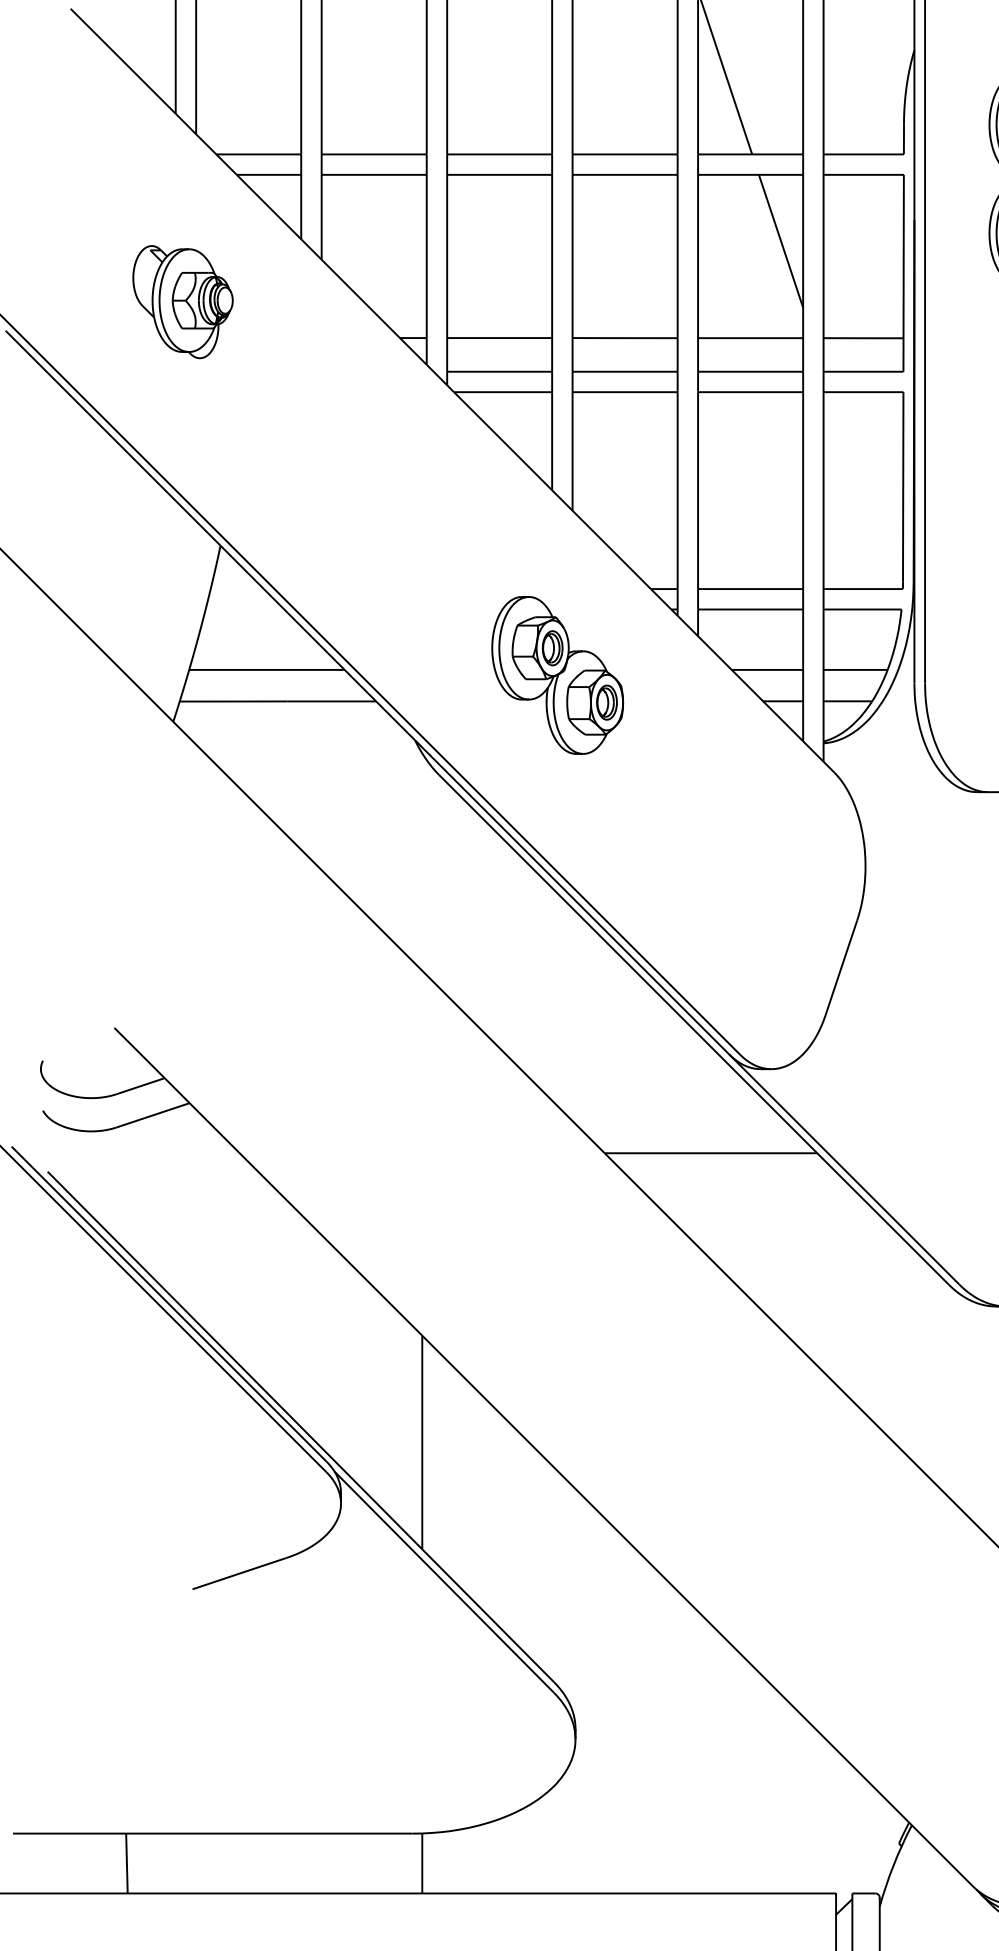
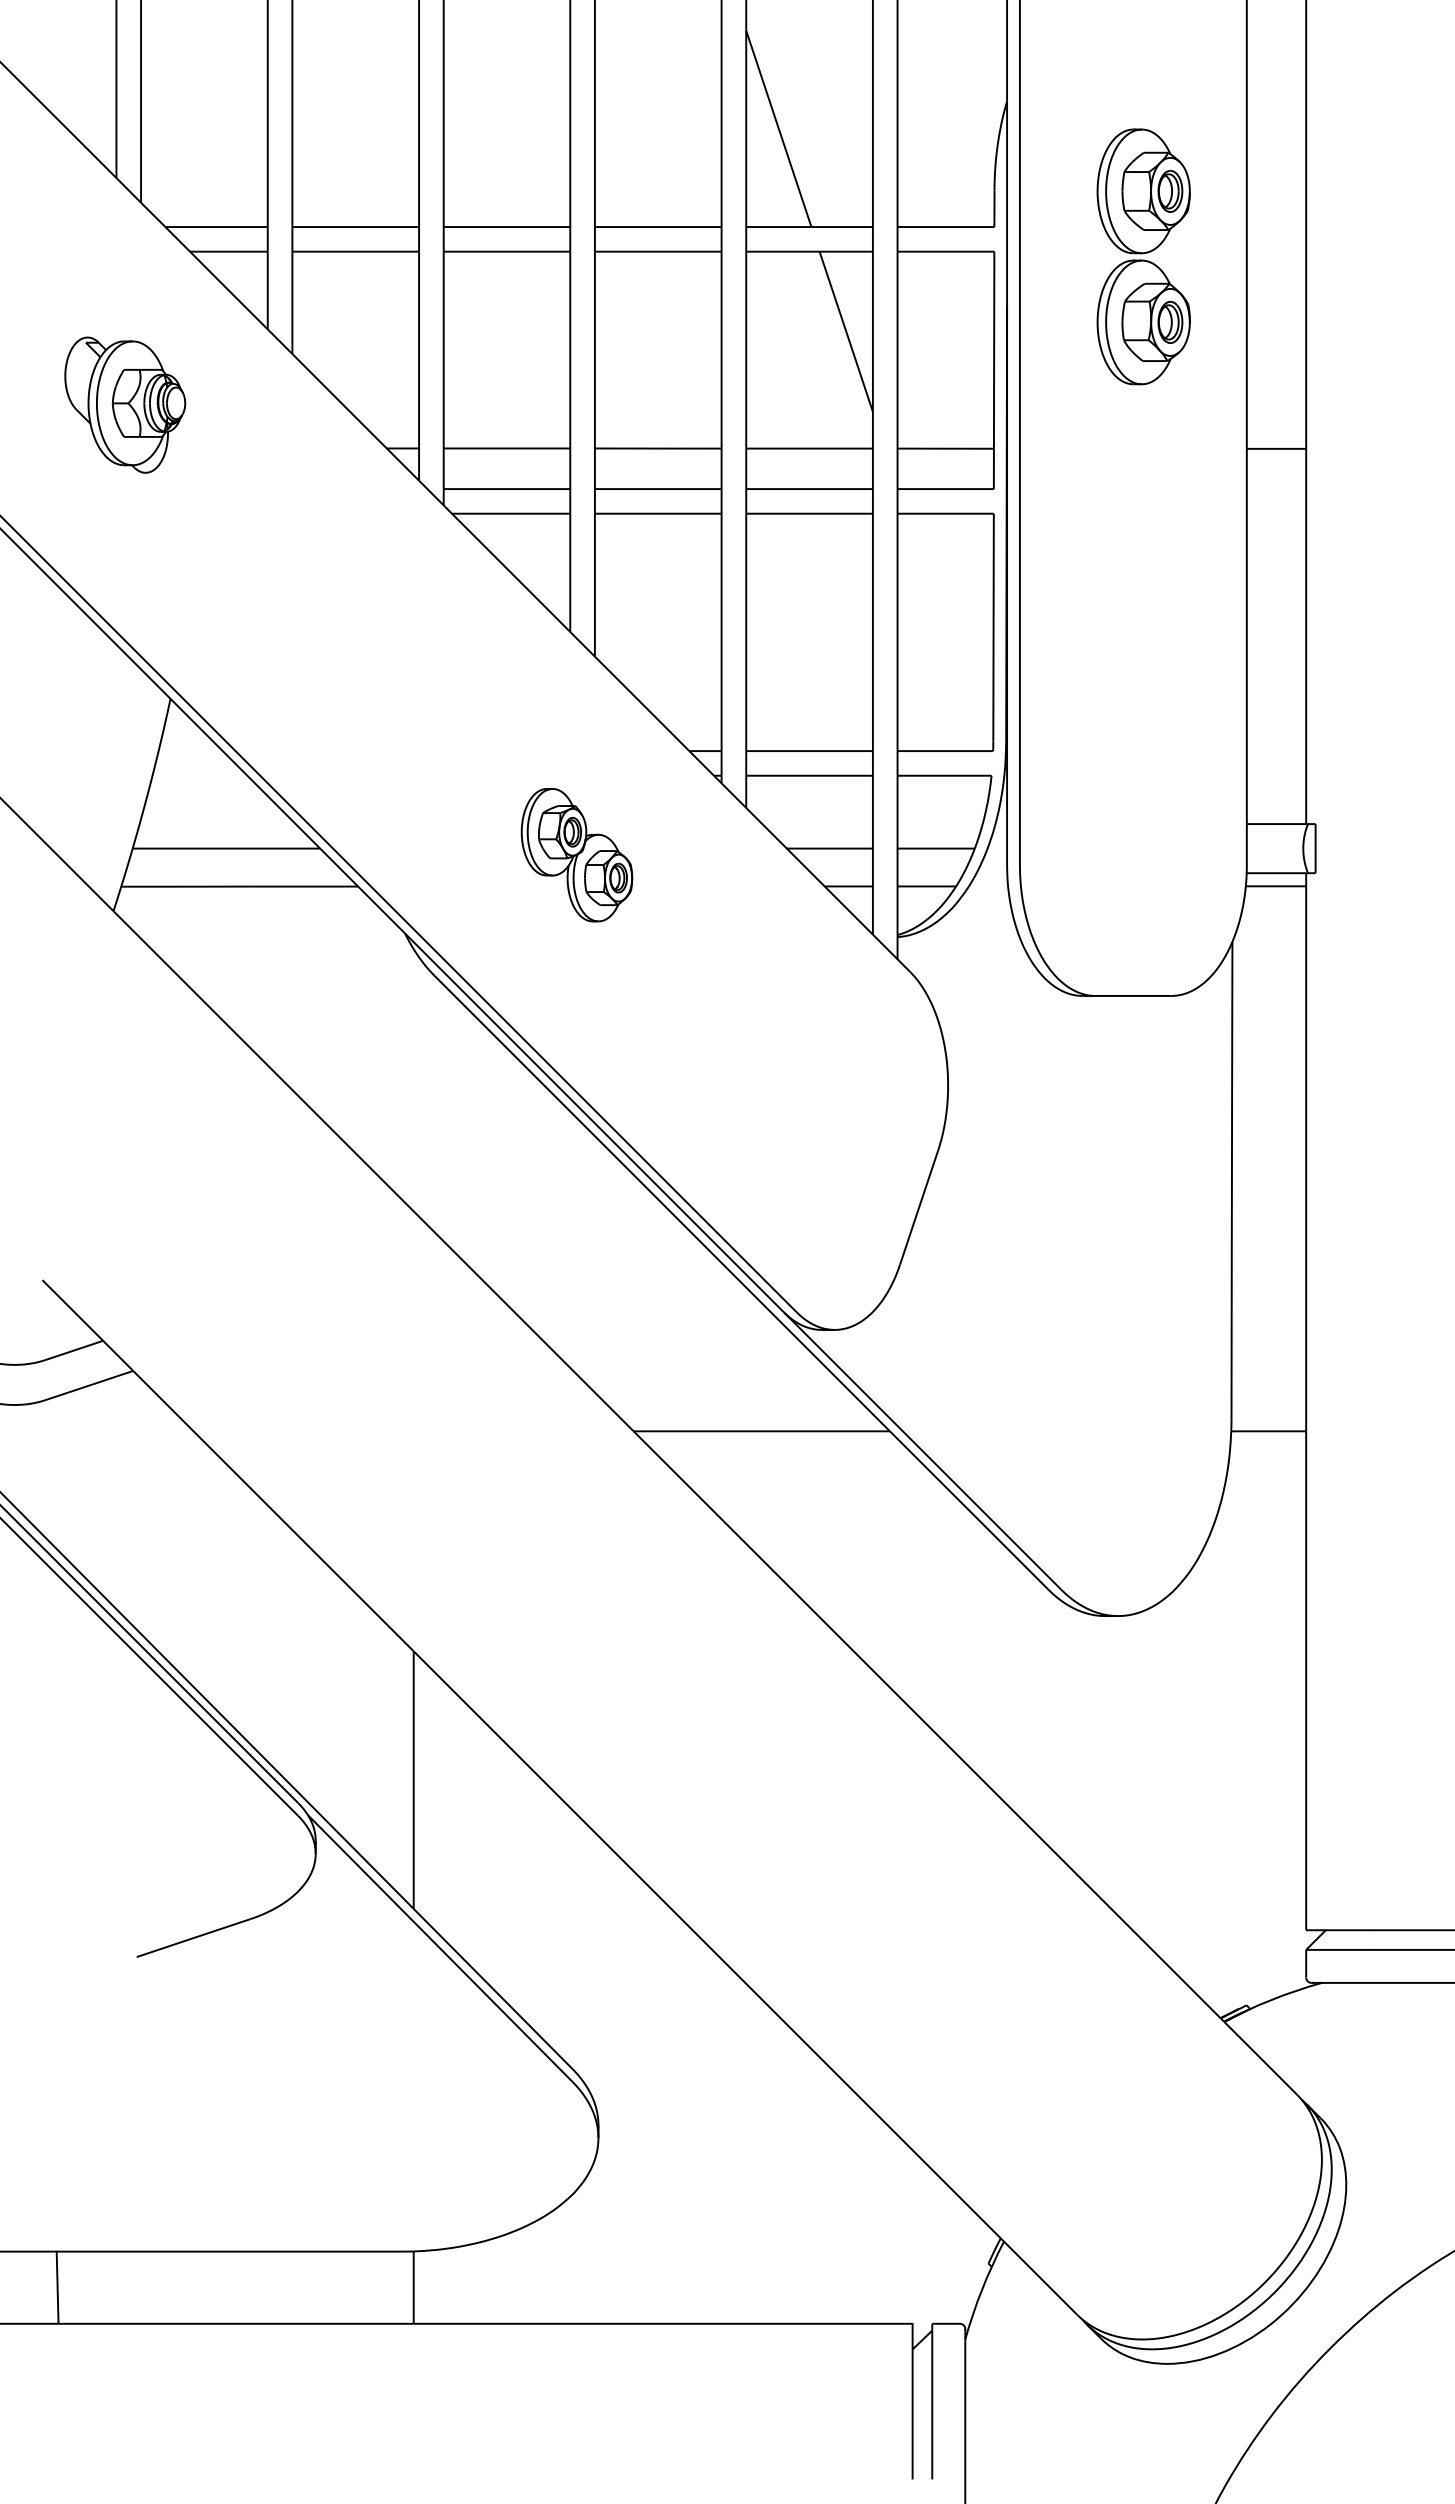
part: (557, 674) -> (576, 854), size x0.7

